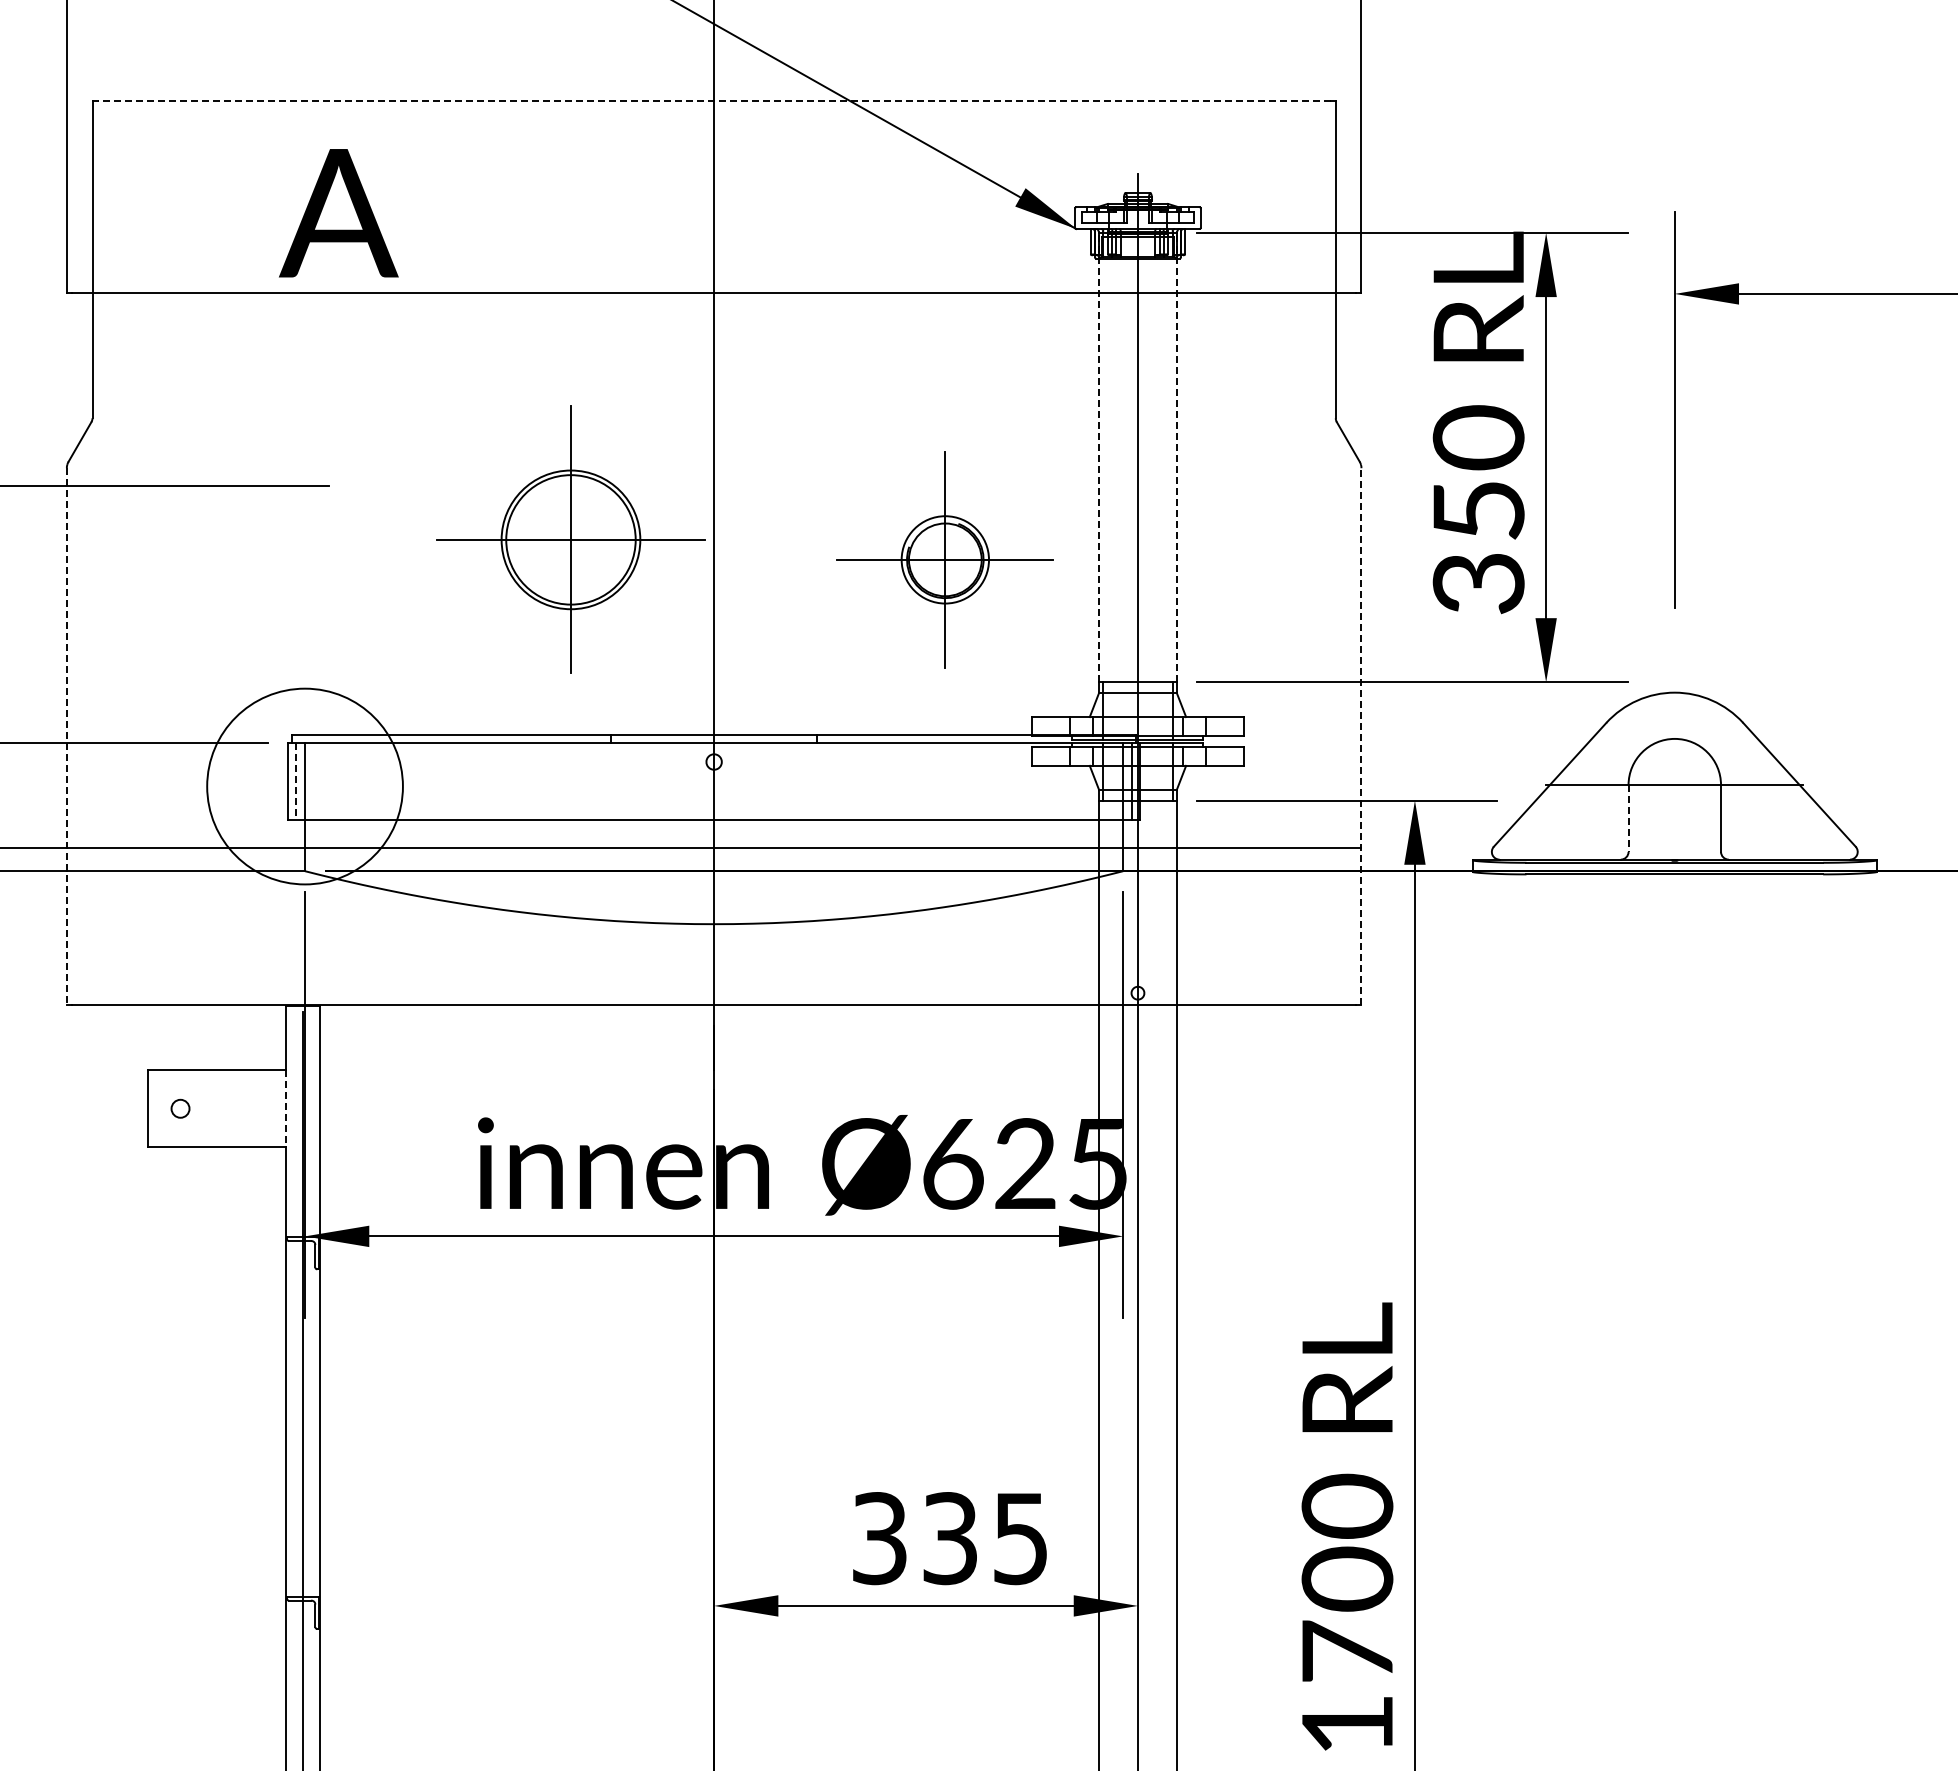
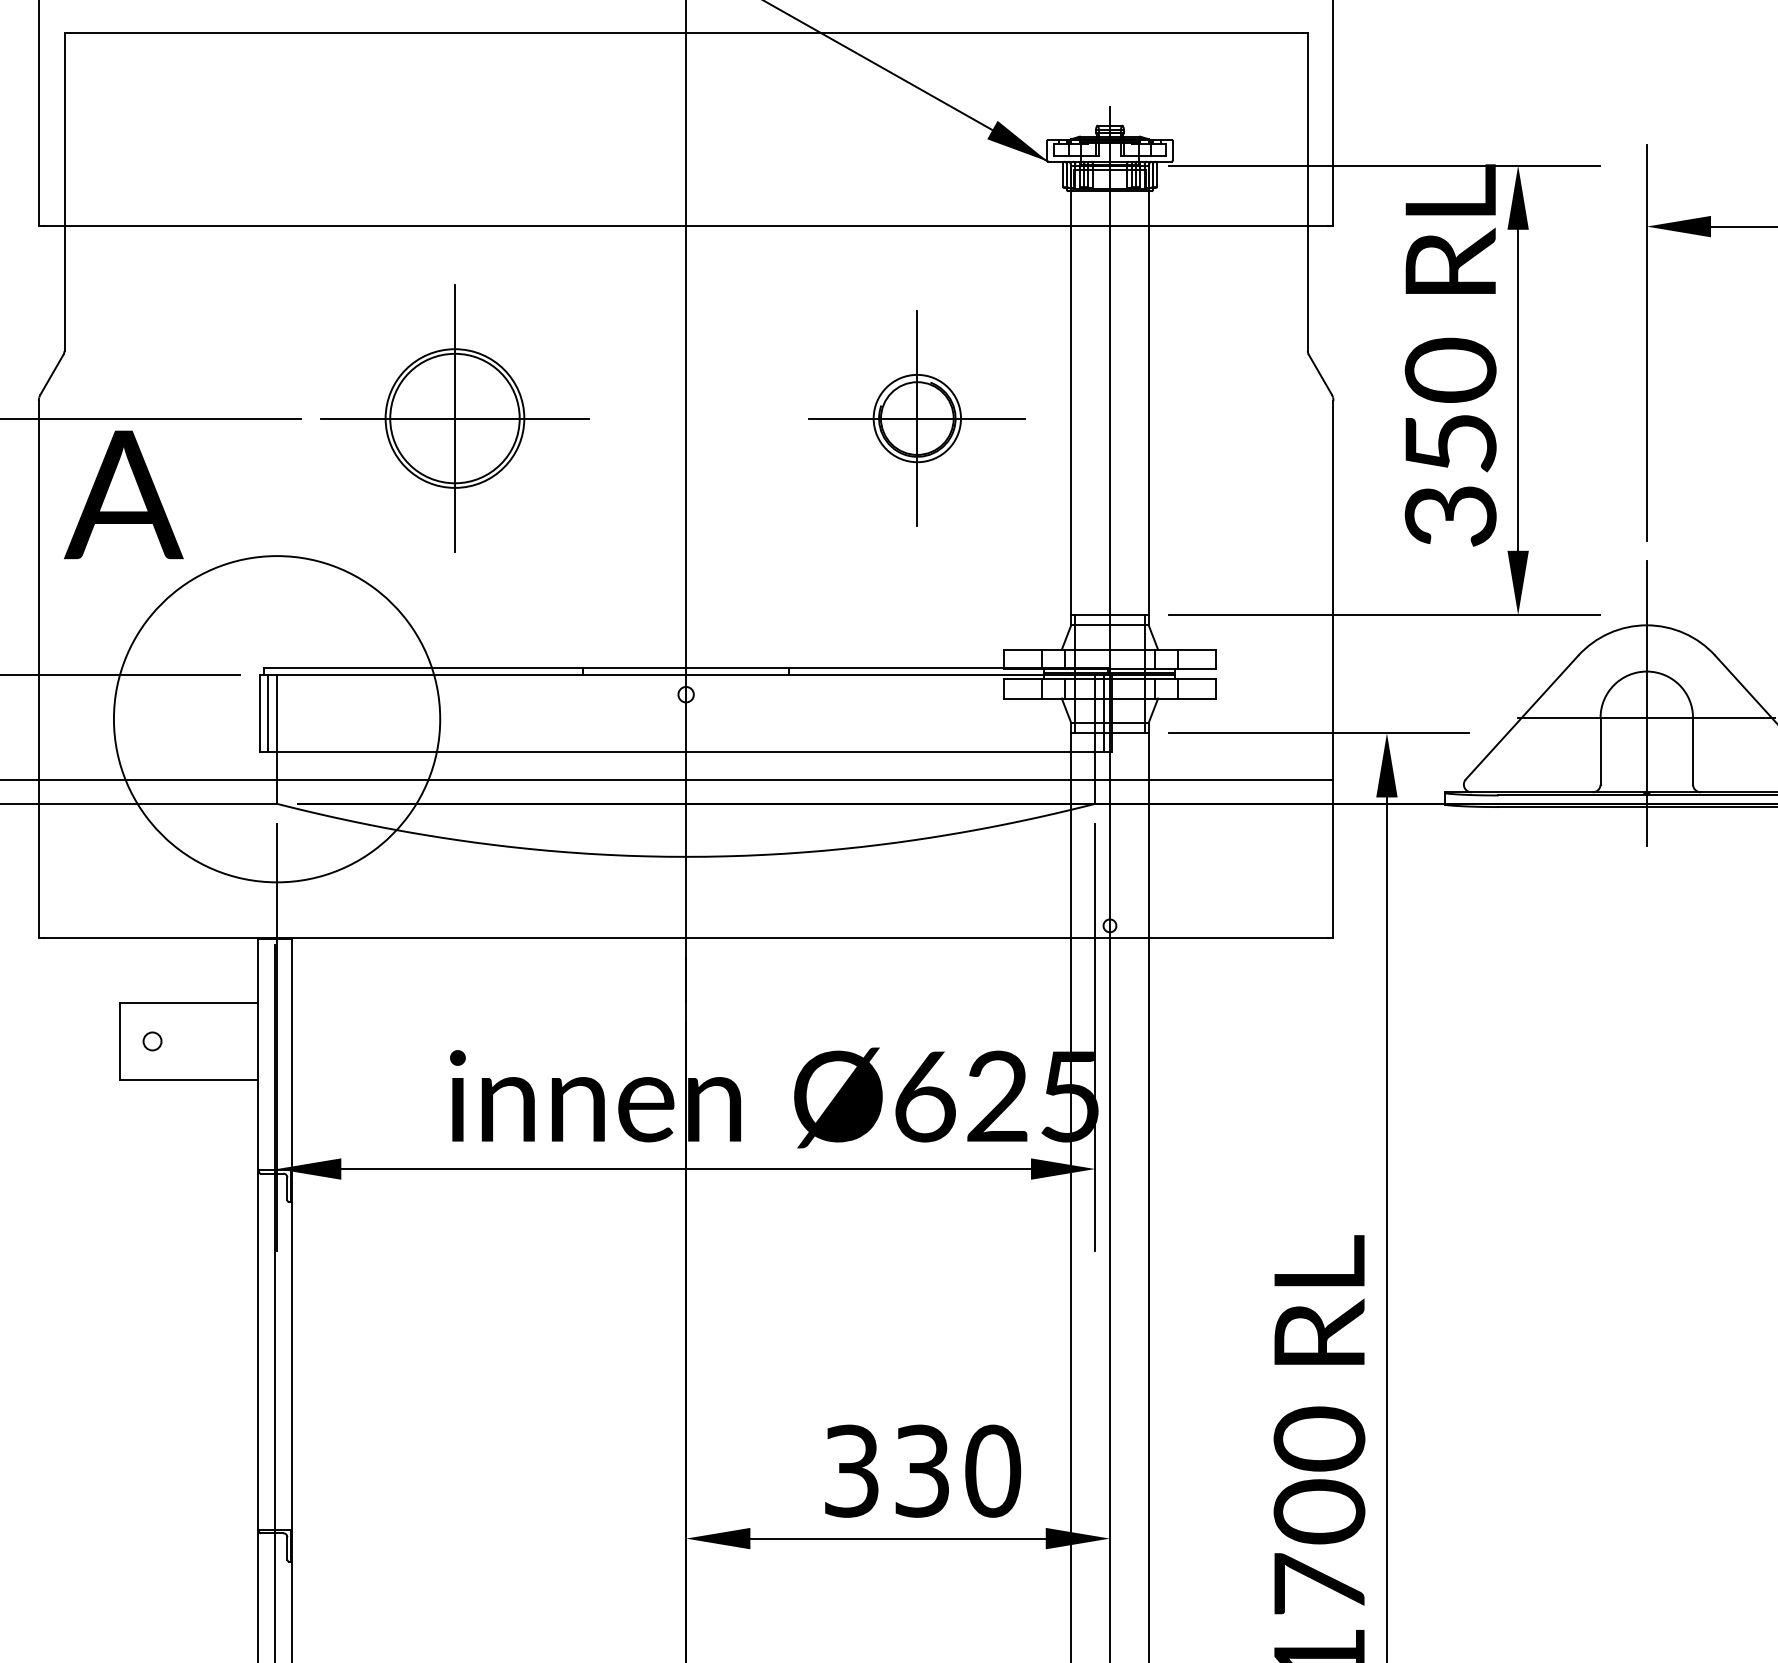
line: (713, 100) -> (685, 33), dashed -> solid
text: (338, 213) -> (123, 495), moved
line: (1099, 457) -> (1071, 390), dashed -> solid
line: (1176, 457) -> (1148, 390), dashed -> solid
part: (570, 539) -> (454, 418), moved
part: (944, 559) -> (916, 418), moved
line: (66, 736) -> (38, 669), dashed -> solid
line: (1361, 736) -> (1333, 669), dashed -> solid
line: (1674, 770) -> (1646, 703), added
line: (296, 781) -> (268, 714), dashed -> solid
circle: (304, 786) -> (276, 719), size x1.67
line: (1628, 819) -> (1600, 752), dashed -> solid
line: (286, 1108) -> (258, 1041), dashed -> solid
text: (1021, 1538) -> (993, 1471), 335 -> 330

